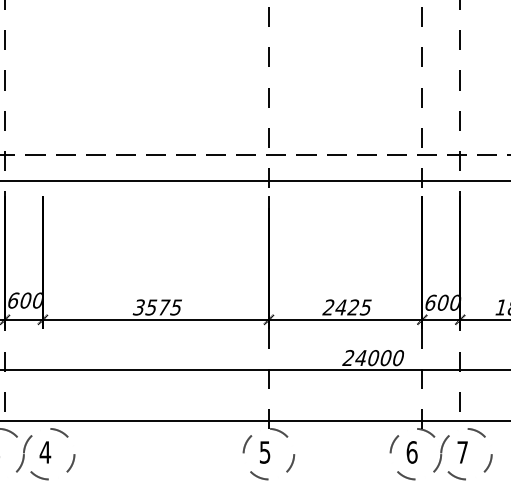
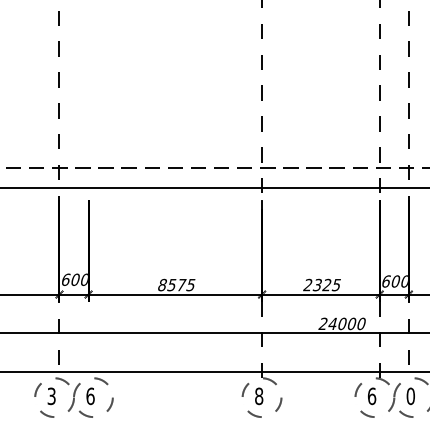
text: (339, 306) -> (316, 284), 2425 -> 2325
text: (137, 308) -> (161, 285), 3575 -> 8575
text: (45, 452) -> (90, 396), 4 -> 6
text: (265, 452) -> (259, 396), 5 -> 8
text: (462, 452) -> (410, 396), 7 -> 0

